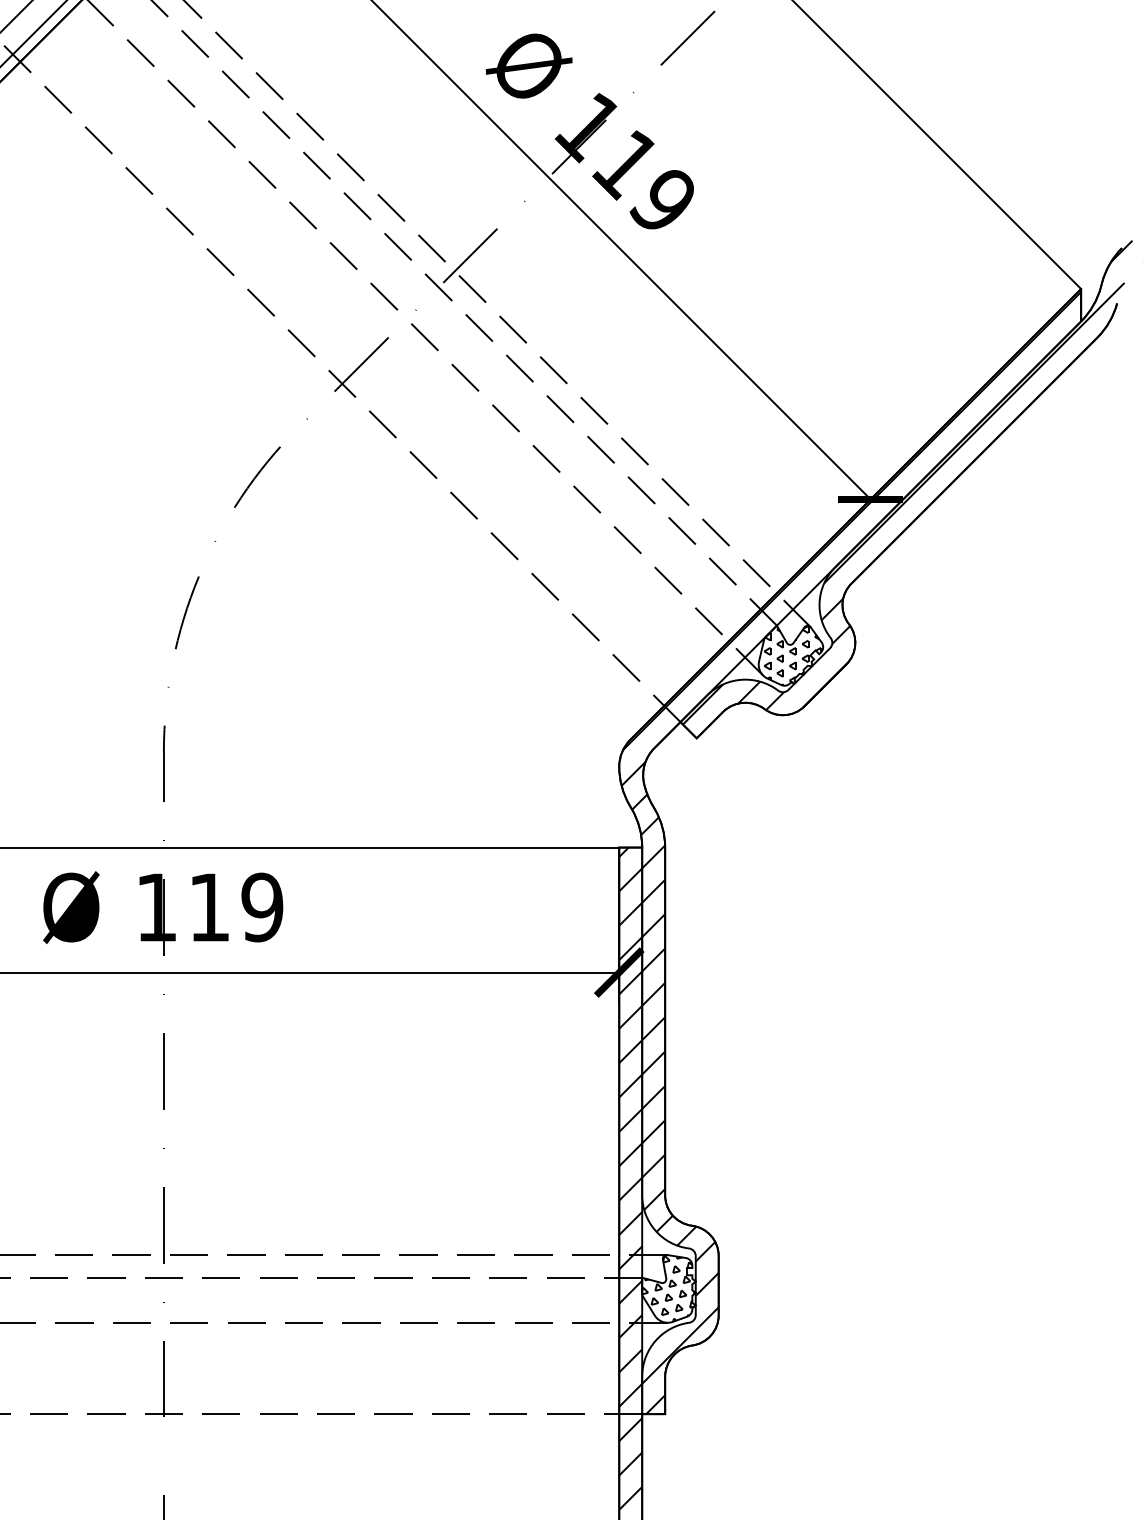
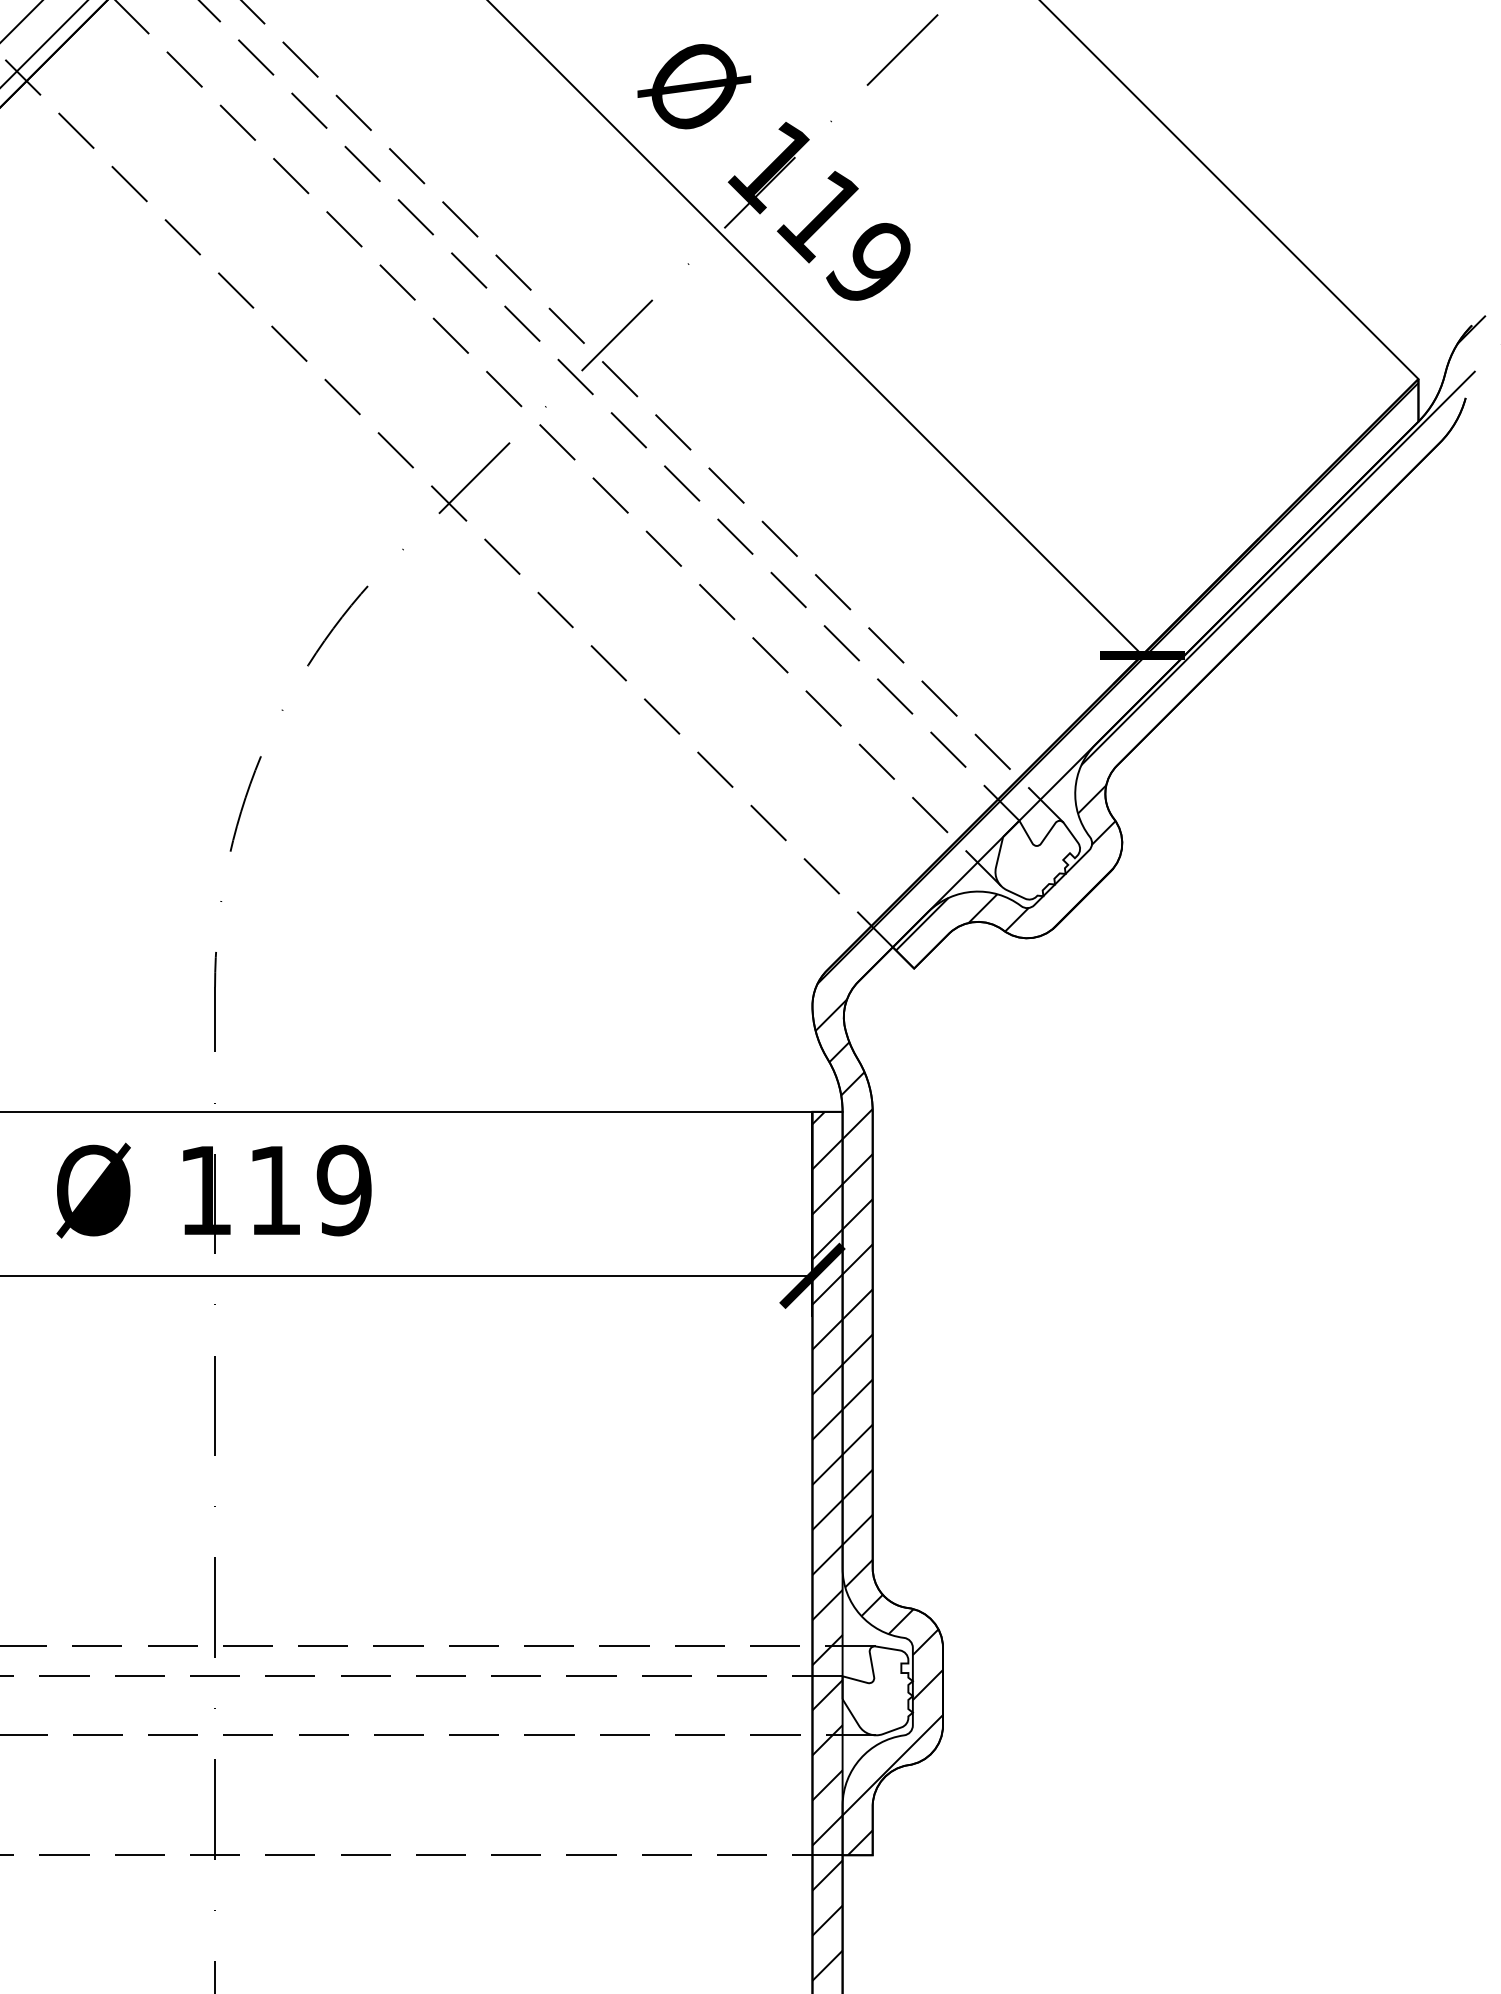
hatch: (792, 655) -> (1039, 860), removed
hatch: (668, 1288) -> (877, 1690), removed

